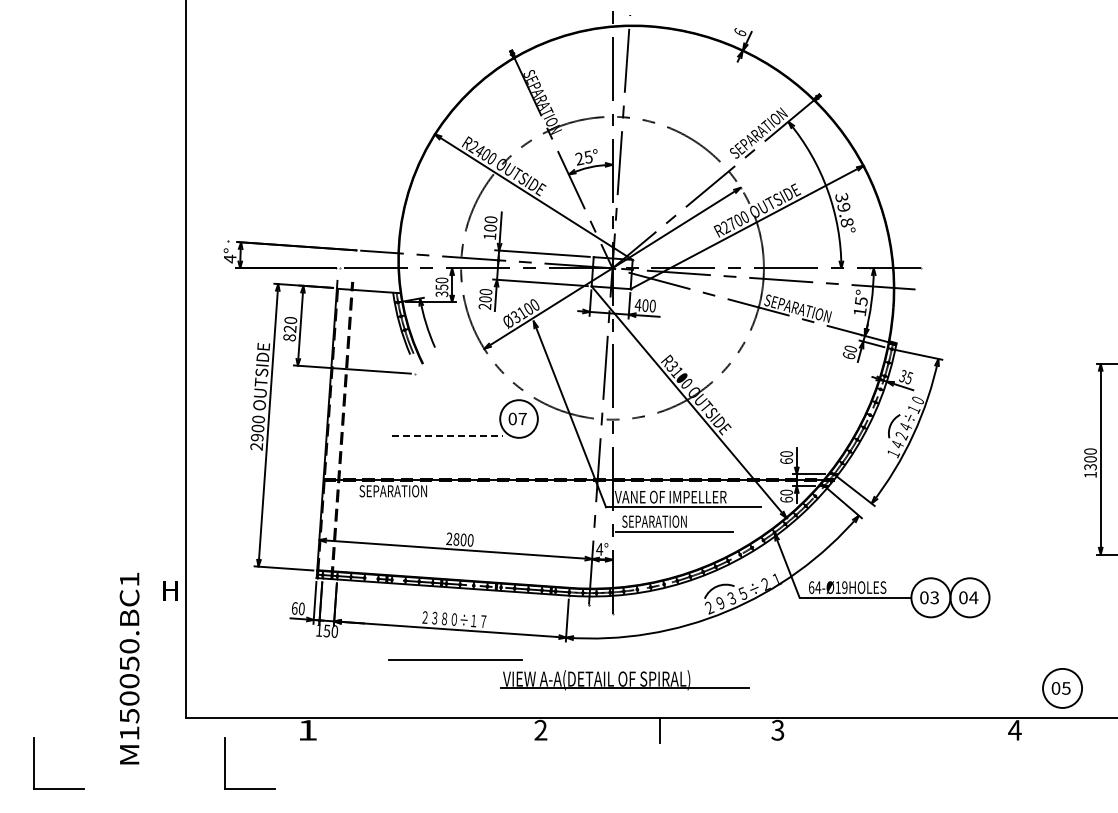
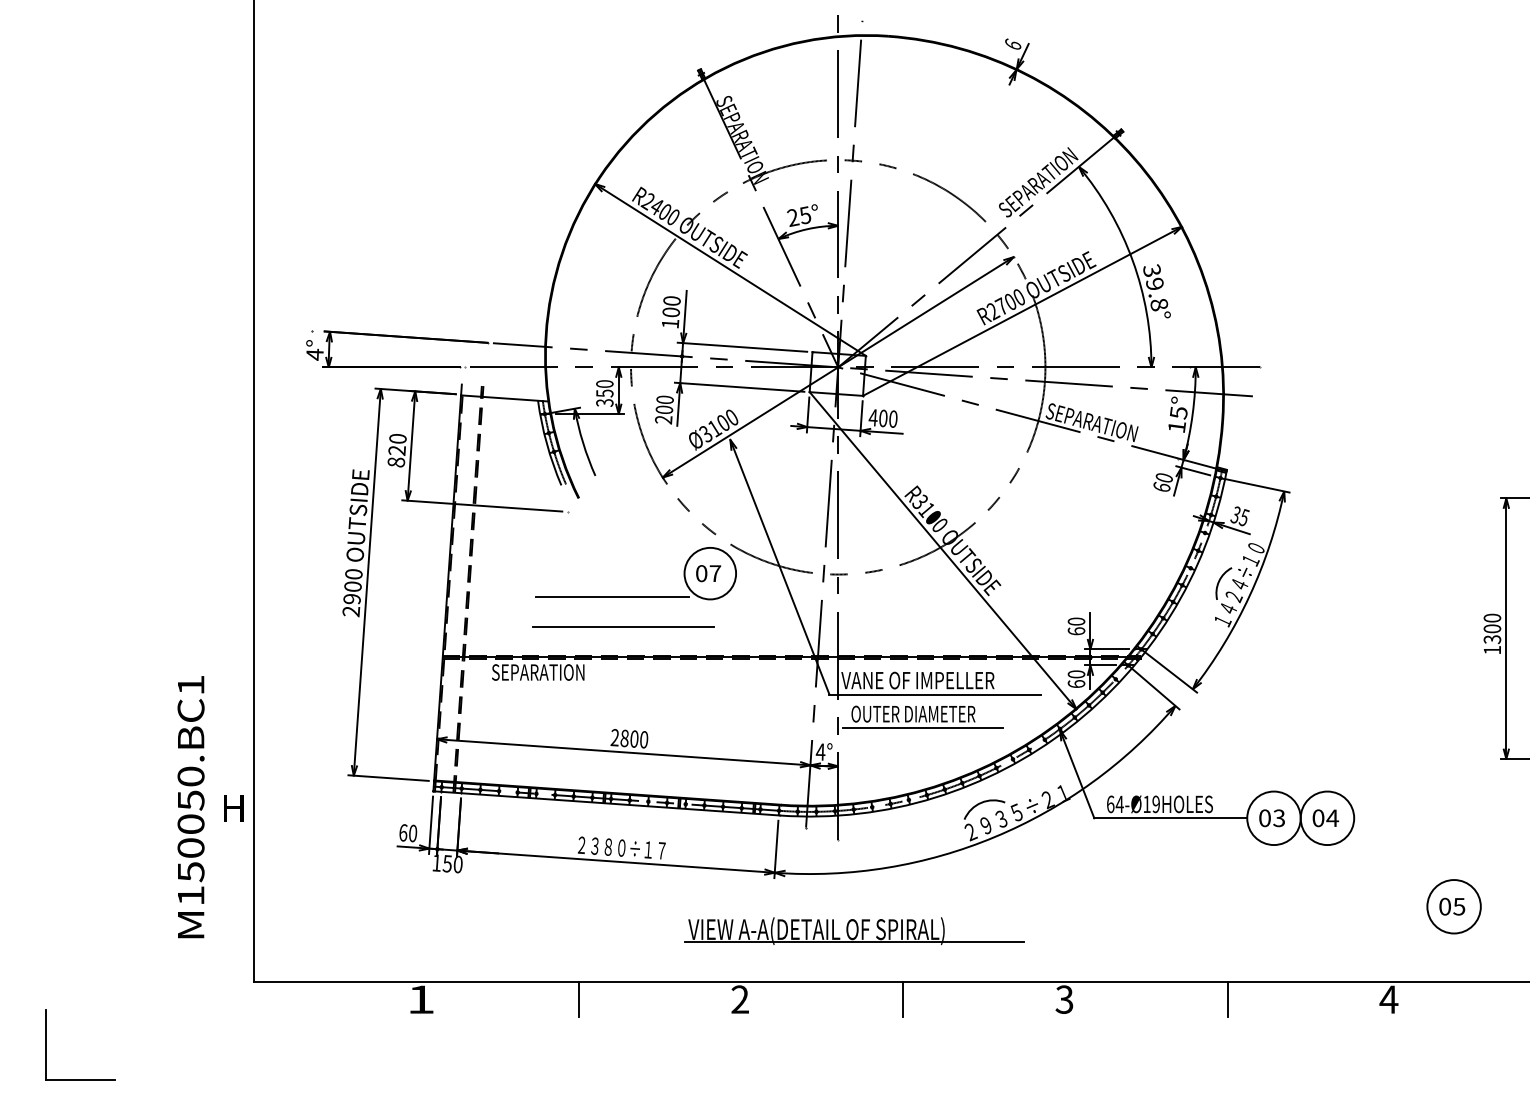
line: (447, 435) -> (612, 596), dashed -> solid
text: (667, 521) -> (913, 713), SEPARATION -> OUTER DIAMETER
line: (455, 659) -> (623, 626), moved
text: (129, 668) -> (190, 806), moved
part: (1062, 688) -> (1454, 906), moved
line: (422, 730) -> (578, 999), added
line: (896, 730) -> (1226, 999), added
part: (225, 763) -> (308, 1045), removed

